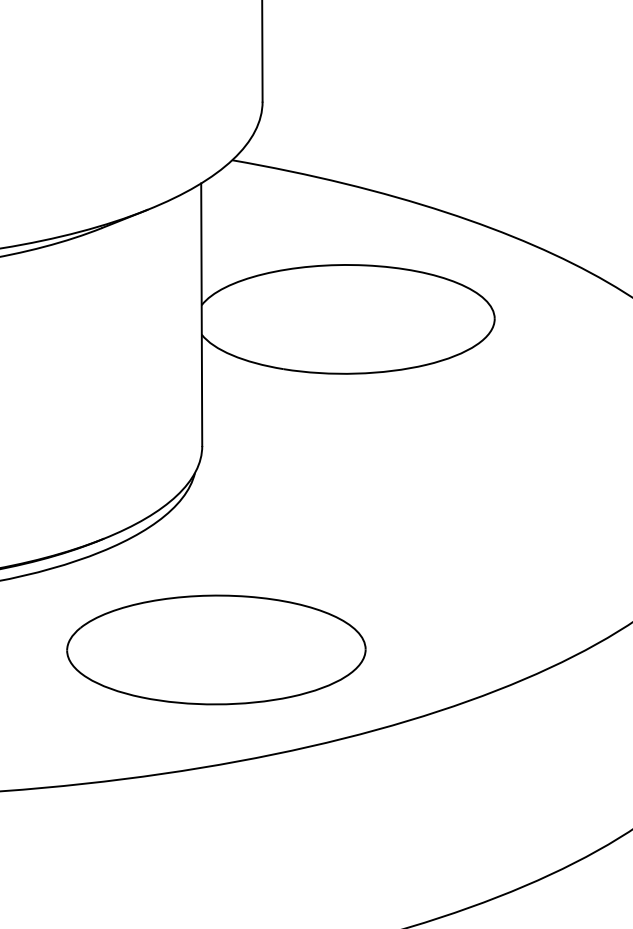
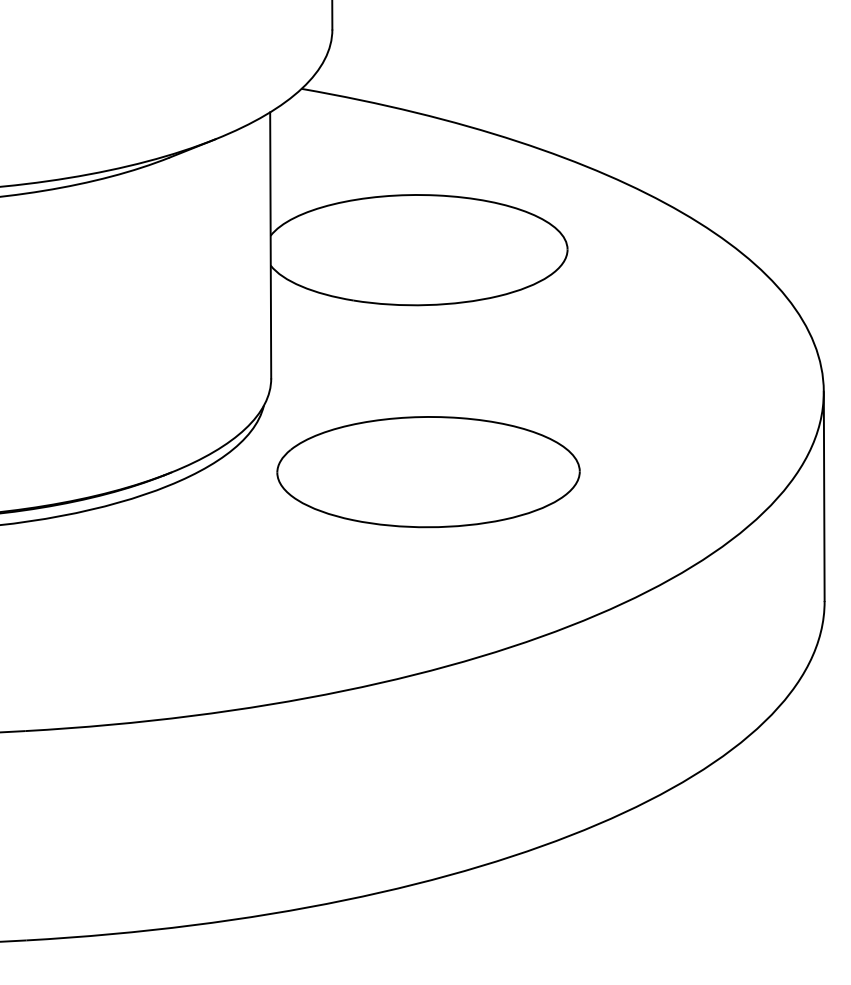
part: (216, 650) -> (428, 472), moved

